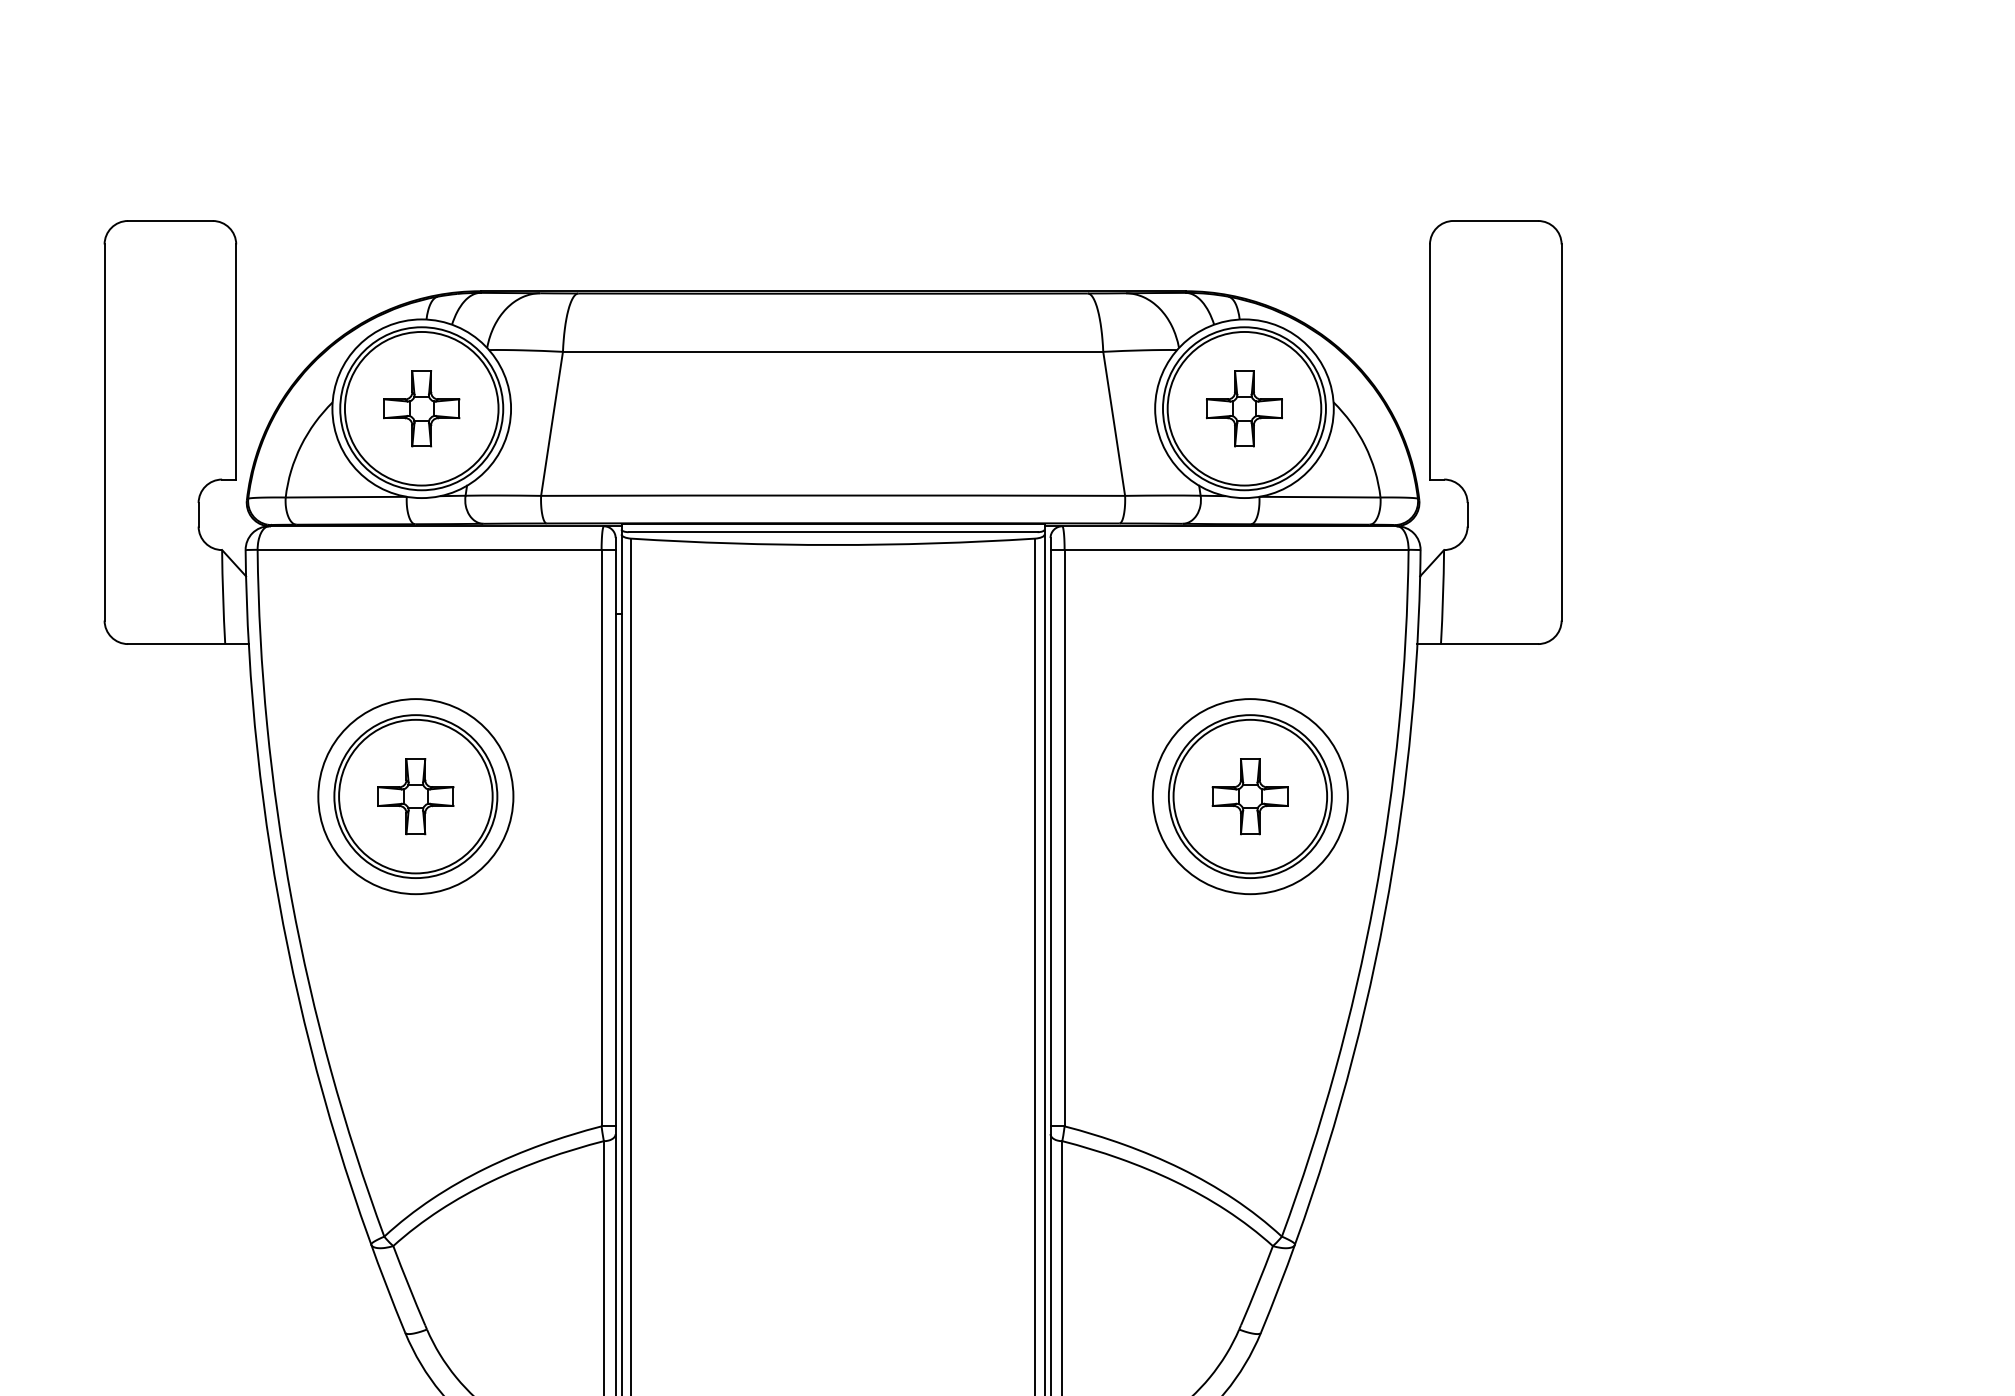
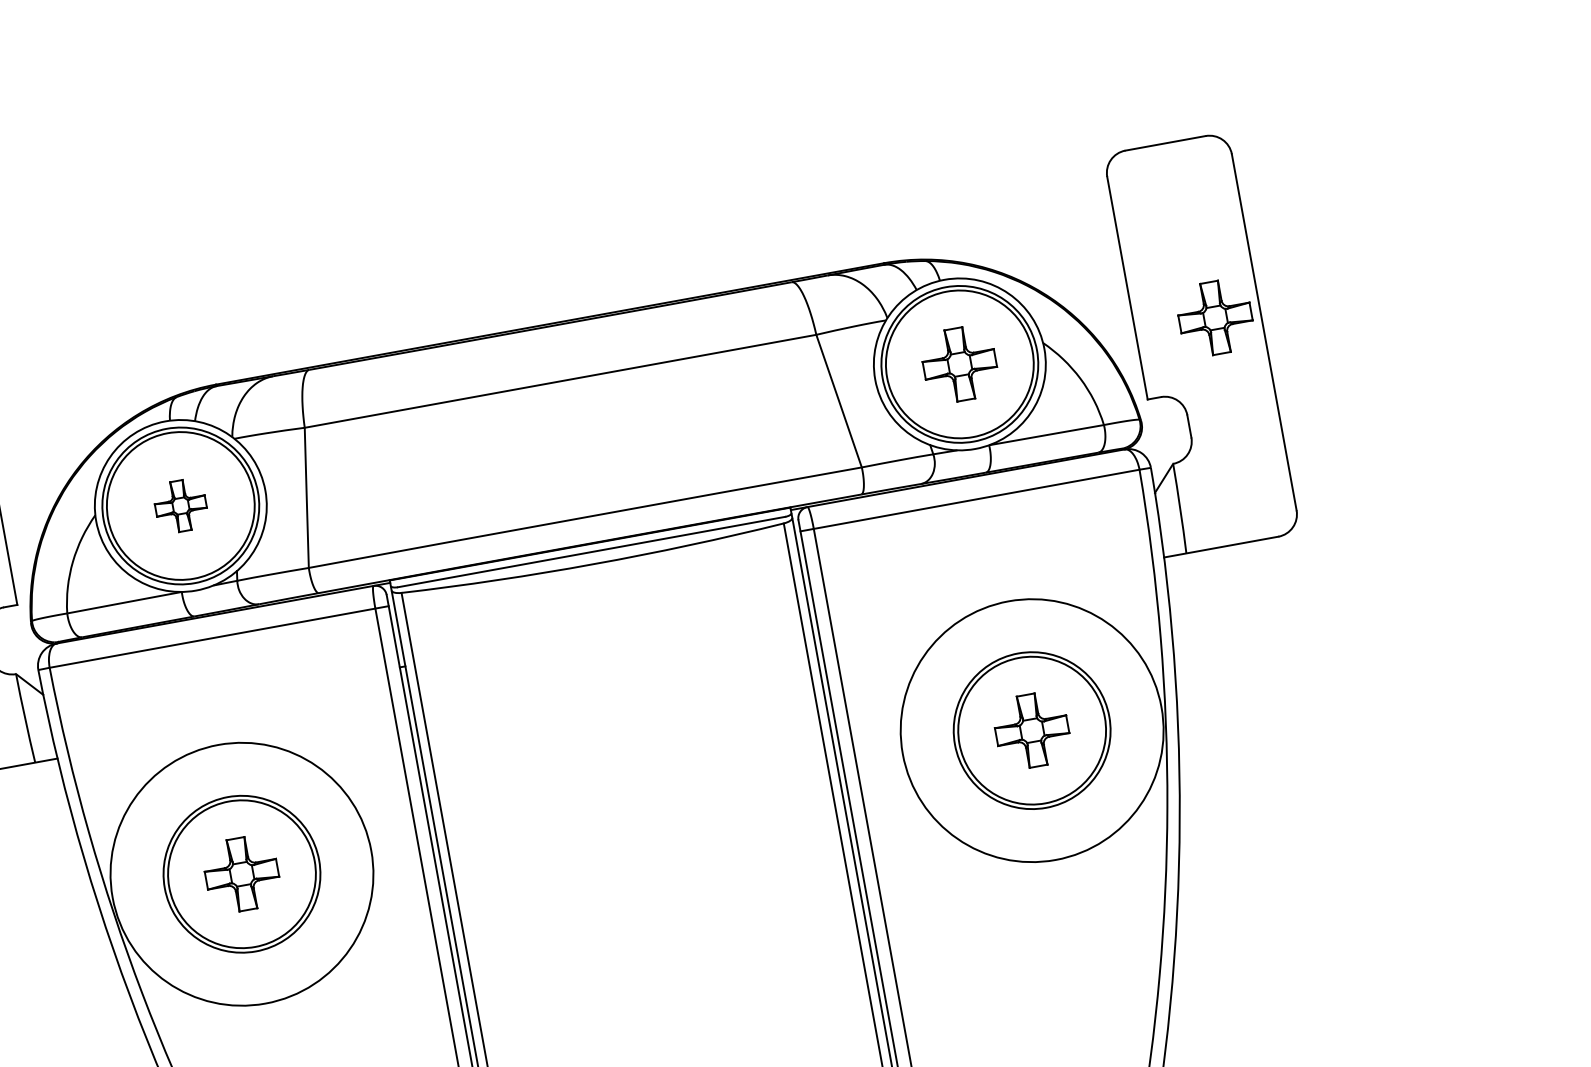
part: (421, 408) -> (180, 505), size x0.7
part: (1514, 408) -> (1215, 317), added
circle: (415, 796) -> (241, 874), size x1.4
circle: (1249, 796) -> (1031, 730), size x1.4

